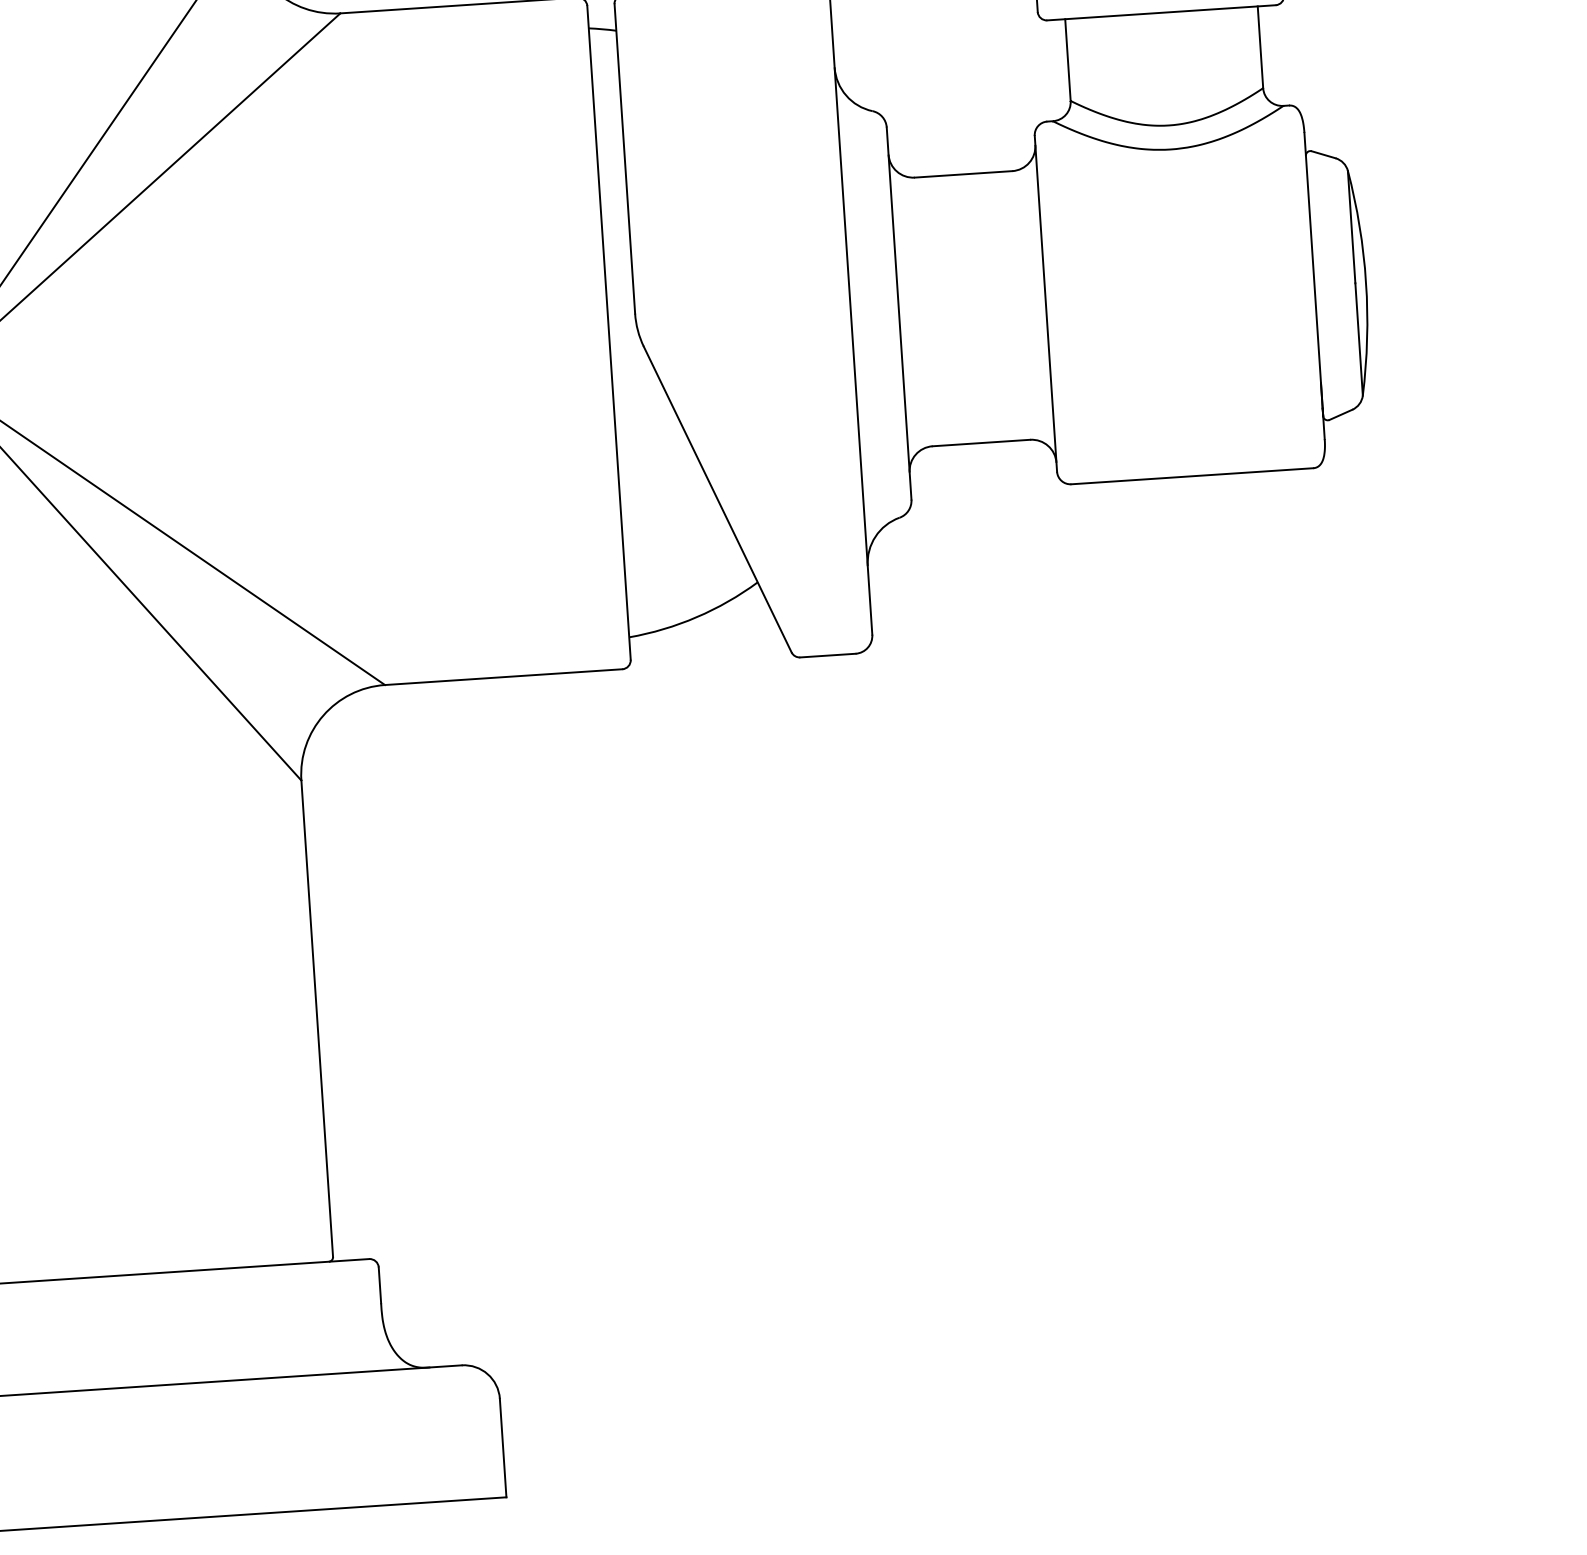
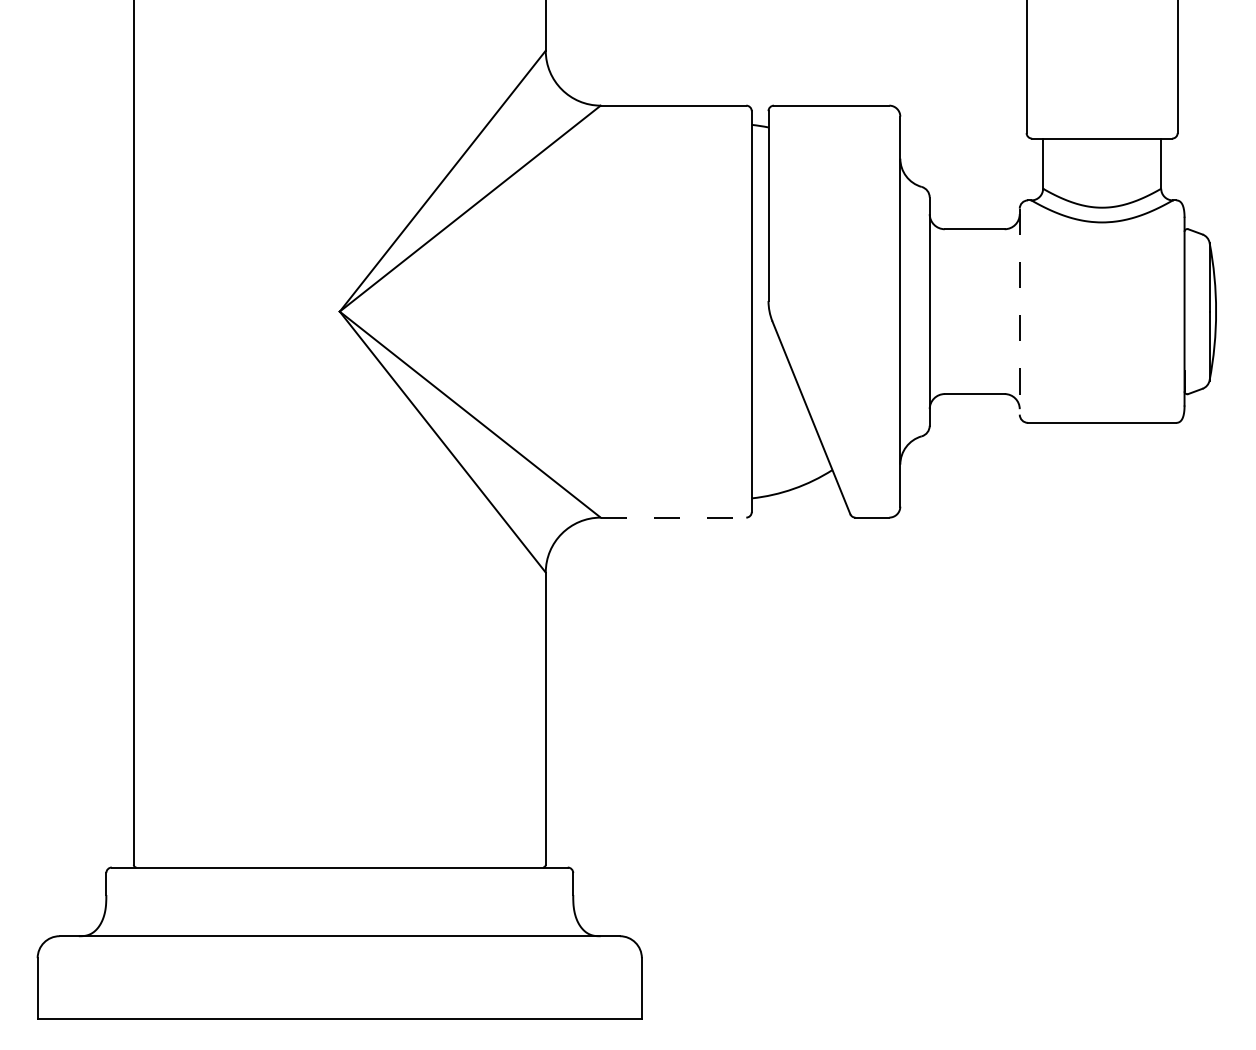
line: (1045, 303) -> (1019, 311), solid -> dashed
line: (503, 676) -> (673, 517), solid -> dashed

